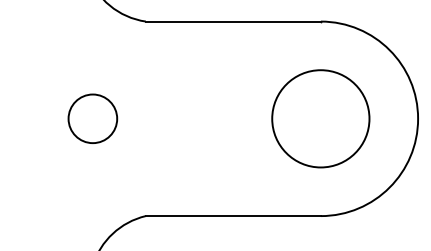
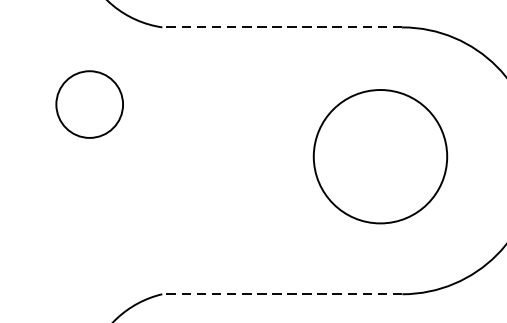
line: (233, 21) -> (282, 27), solid -> dashed
circle: (92, 118) -> (89, 104), moved
circle: (320, 118) -> (380, 156), moved
line: (233, 216) -> (282, 294), solid -> dashed

